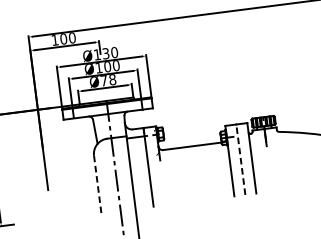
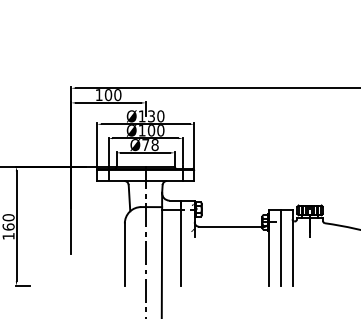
line: (240, 159) -> (280, 247), dashed -> solid
line: (97, 185) -> (124, 255), dashed -> solid

